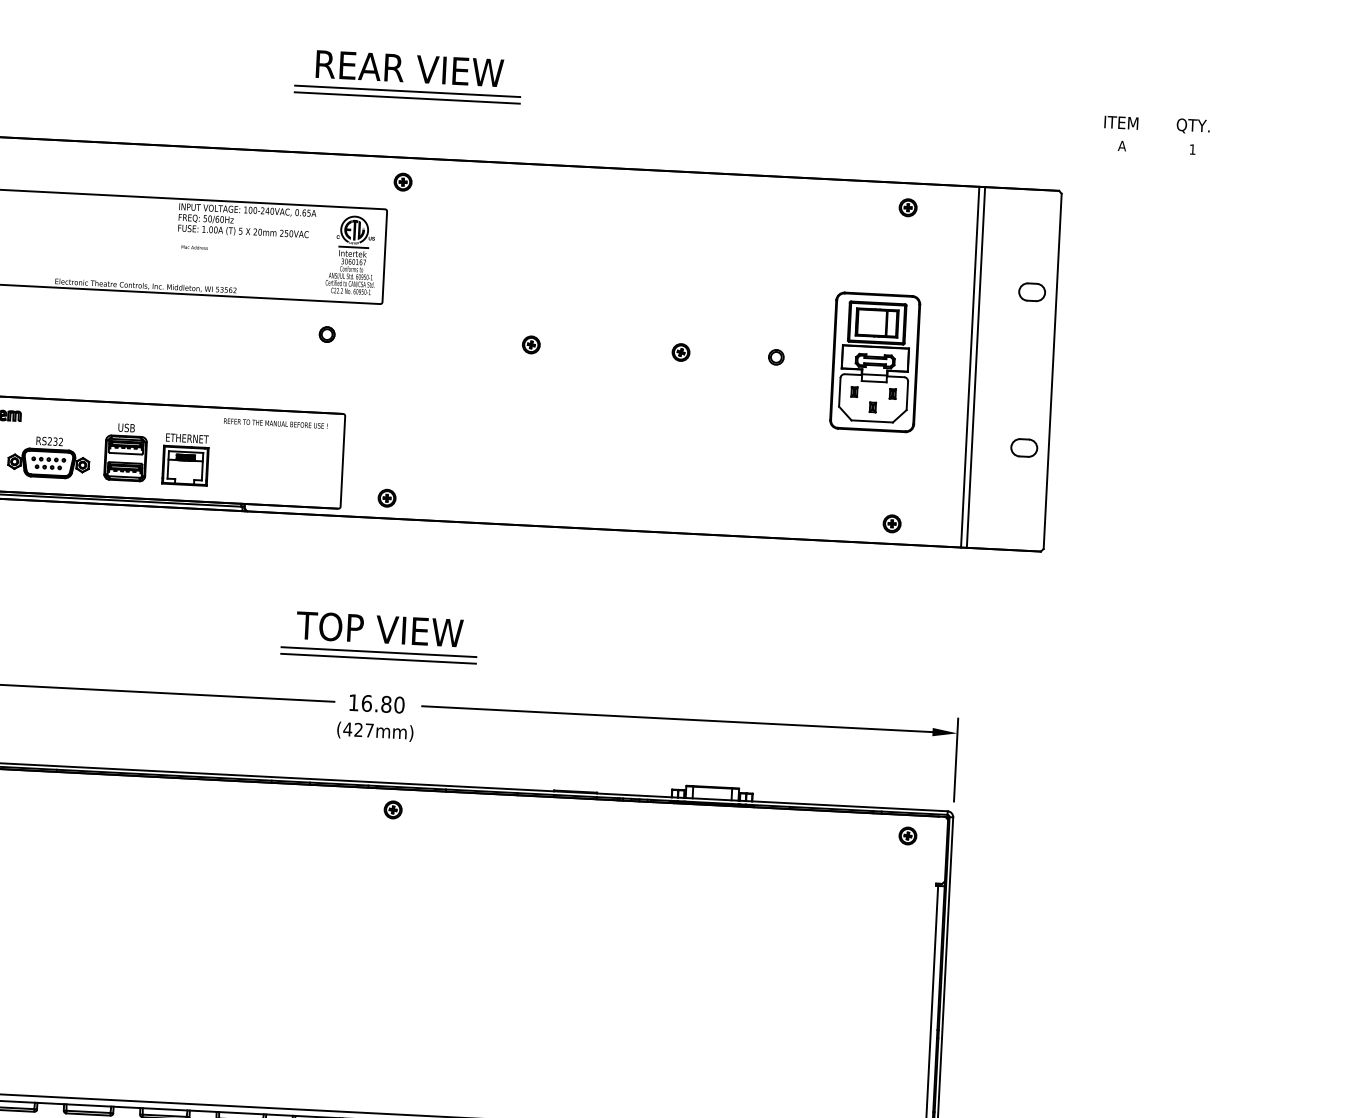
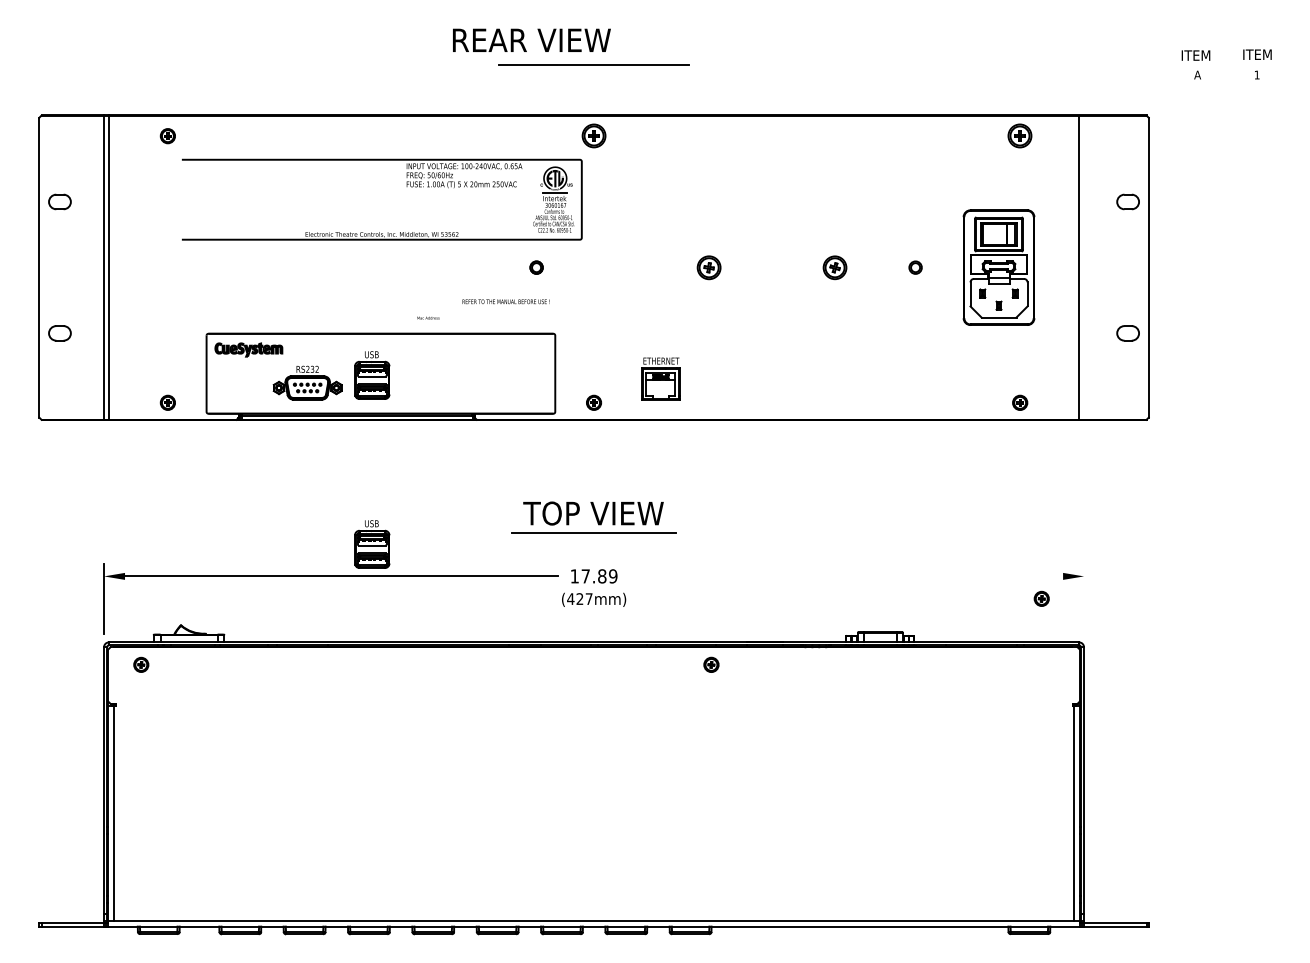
text: (409, 67) -> (531, 39), moved
line: (407, 91) -> (593, 59), removed
text: (1193, 126) -> (1256, 55), QTY. -> ITEM
part: (402, 182) -> (593, 136), size x1.6
part: (908, 208) -> (1020, 136), size x1.6
text: (194, 246) -> (428, 317), moved
part: (530, 344) -> (708, 267), size x1.6
part: (681, 352) -> (835, 267), size x1.6
line: (976, 367) -> (1084, 267), removed
text: (275, 423) -> (505, 301), moved
part: (185, 459) -> (660, 378), moved
part: (116, 652) -> (372, 544), added
line: (378, 658) -> (593, 538), removed
text: (383, 704) -> (599, 576), 16.80 -> 17.89
line: (681, 719) -> (851, 576), removed
line: (956, 759) -> (1084, 598), removed
part: (393, 809) -> (711, 664), moved
part: (907, 835) -> (1041, 598), moved

